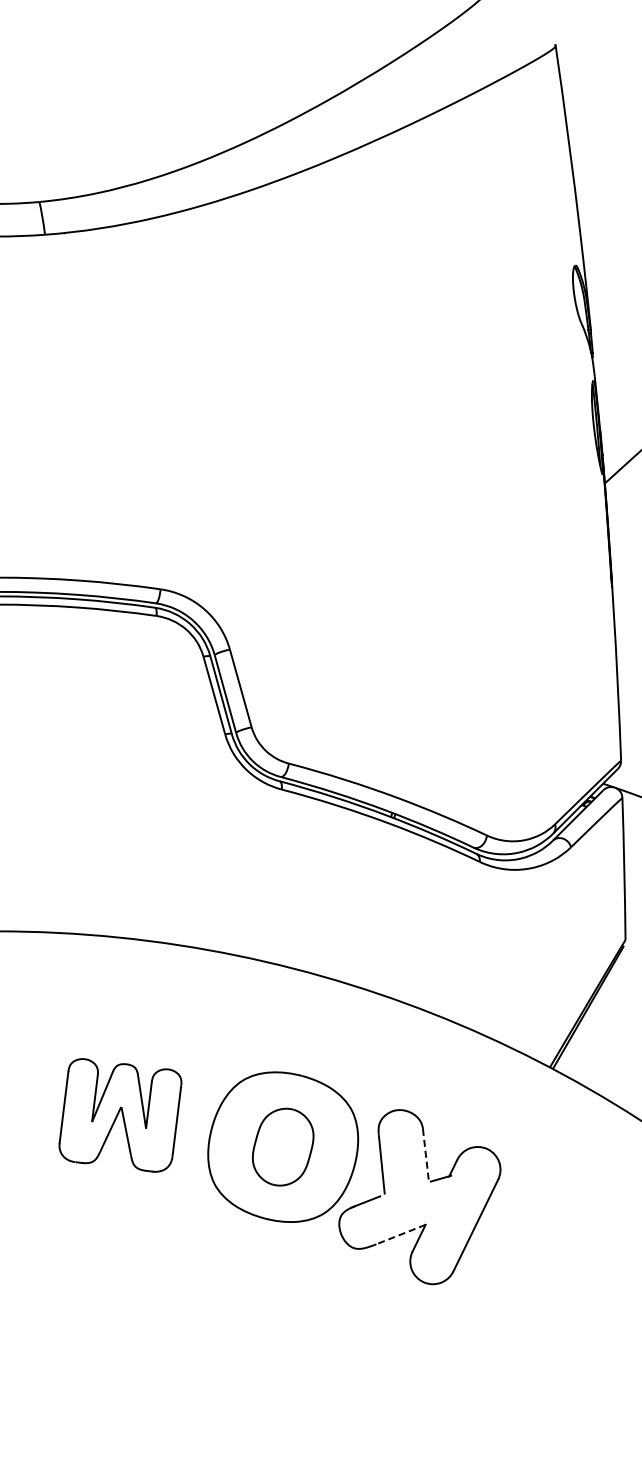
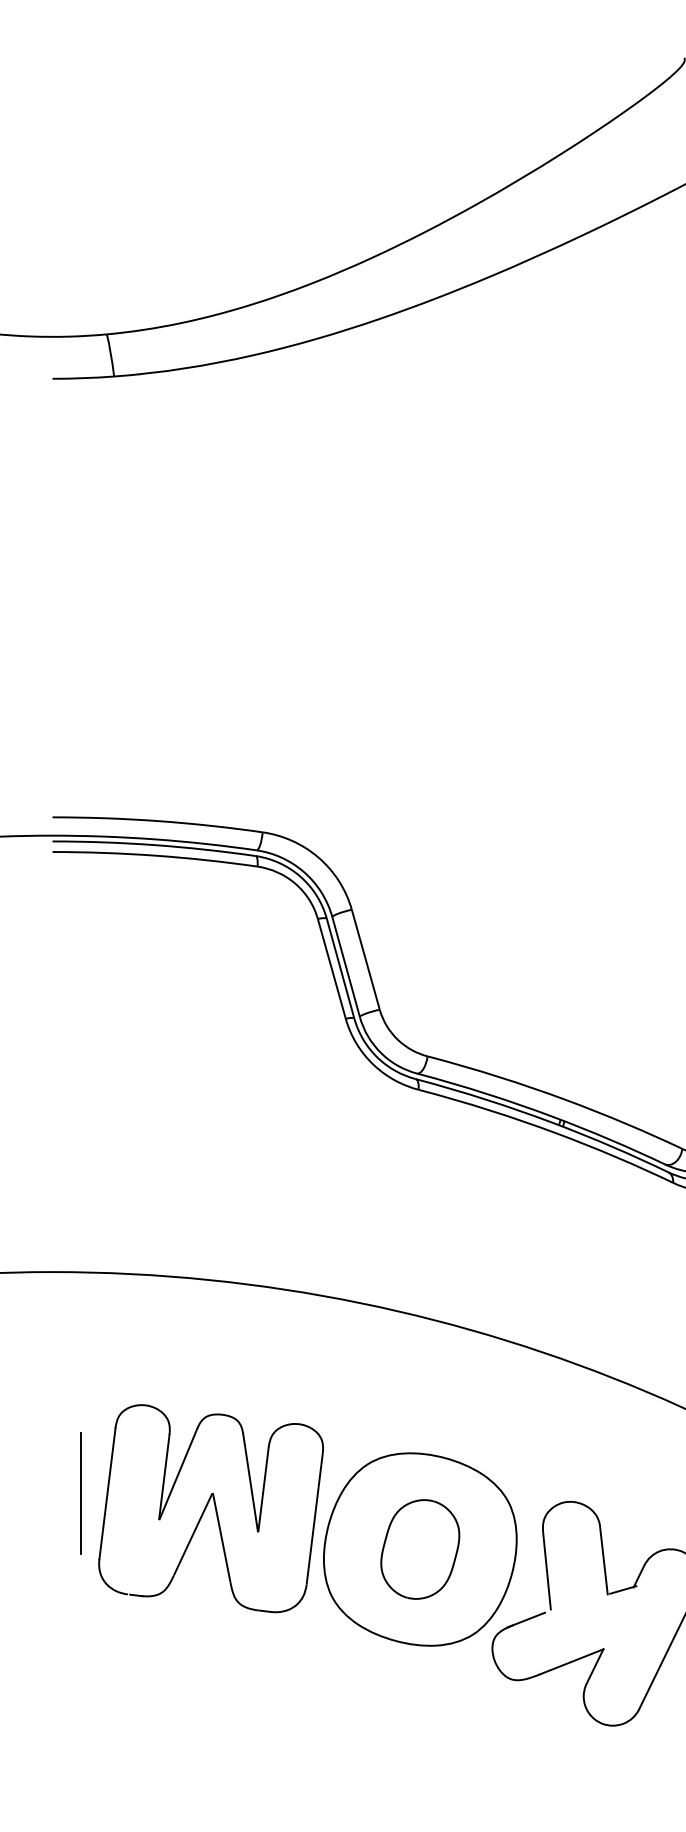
line: (19, 1103) -> (81, 1493), added
part: (120, 1115) -> (211, 1508), size x1.43
line: (425, 1155) -> (603, 1560), dashed -> solid
line: (400, 1234) -> (571, 1661), dashed -> solid

